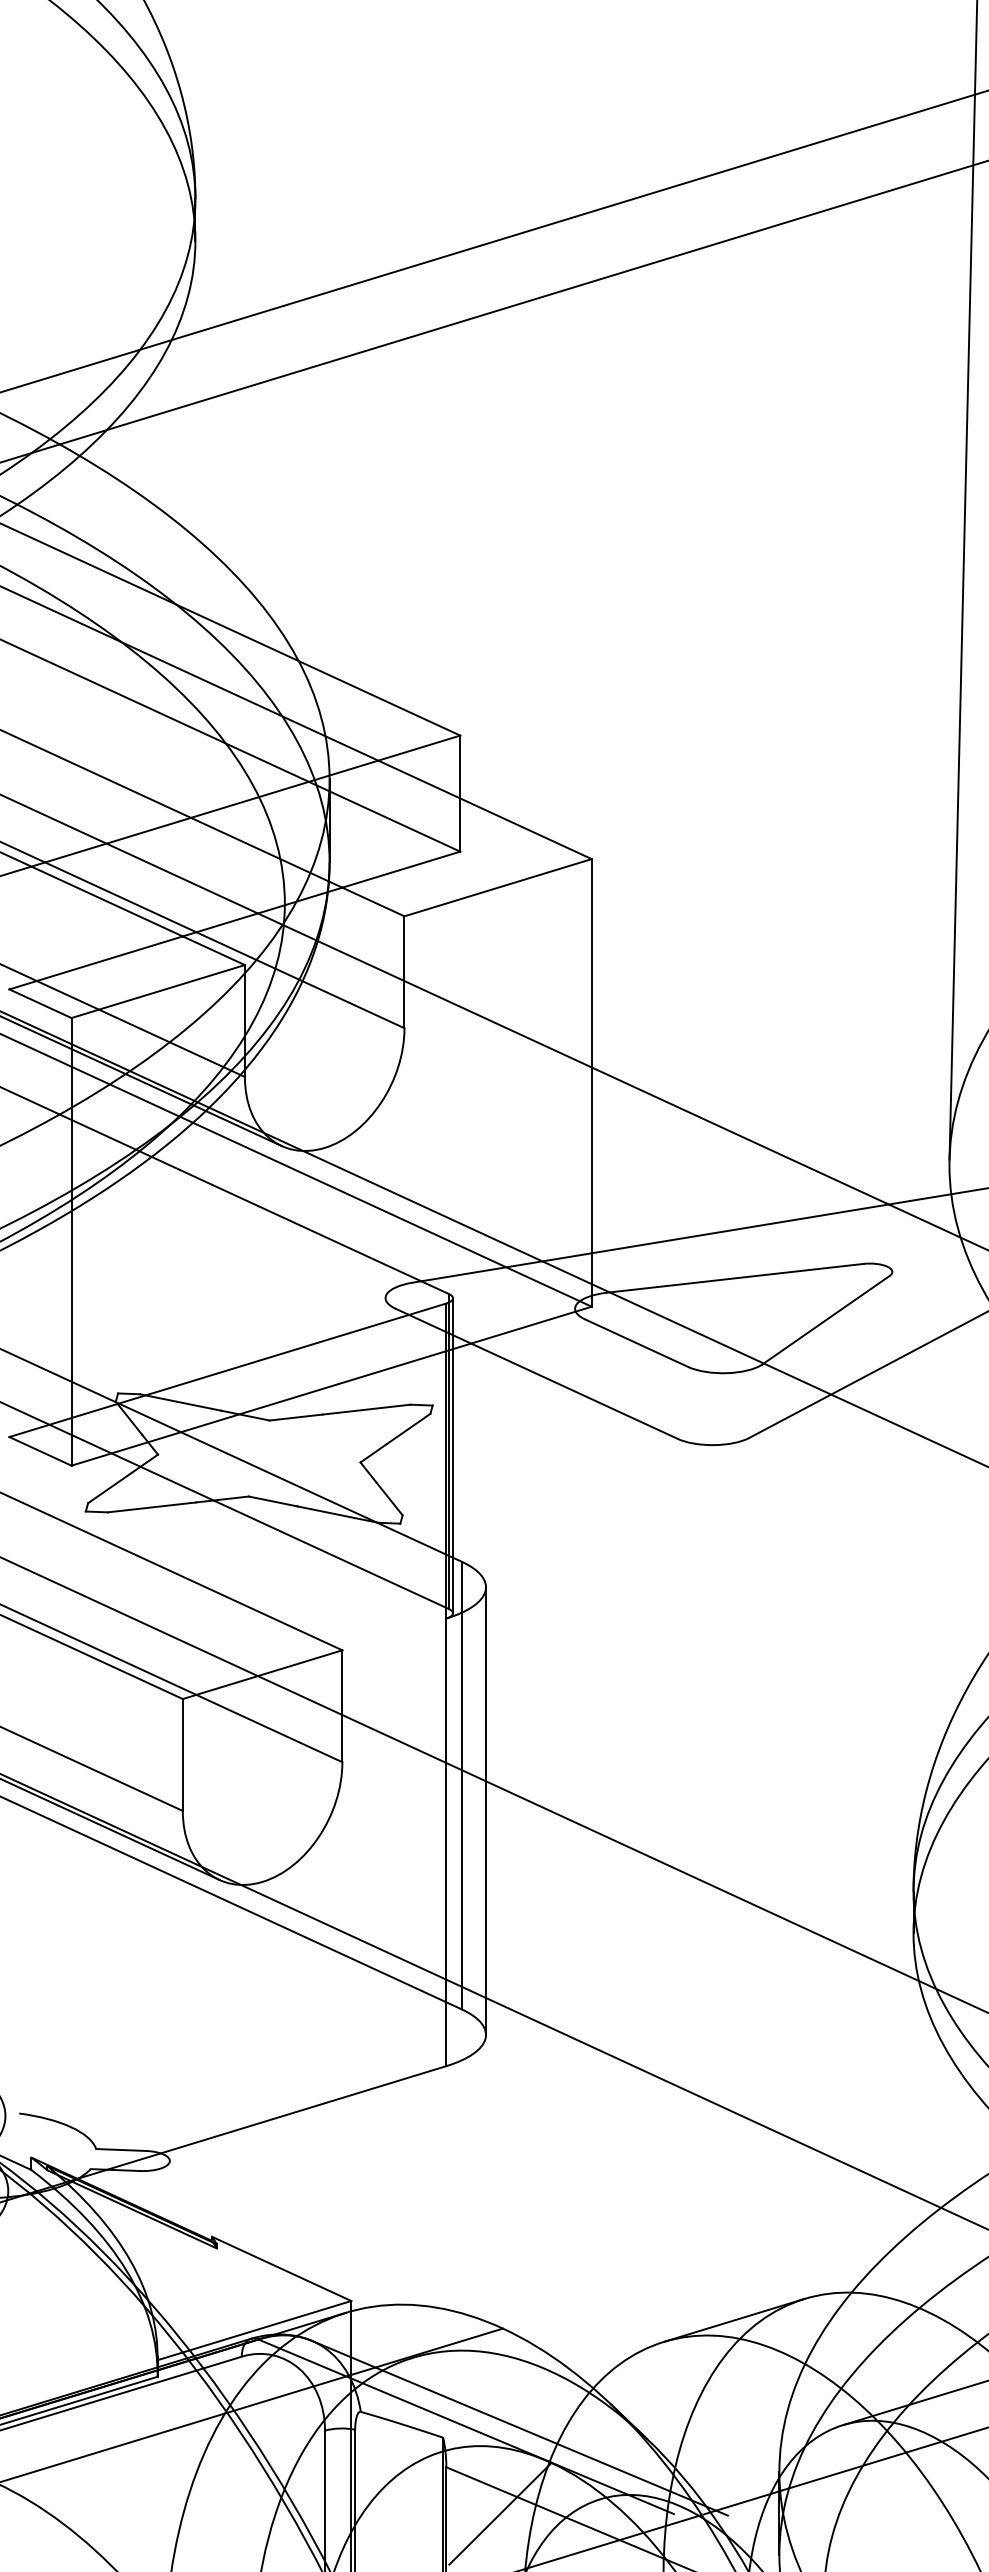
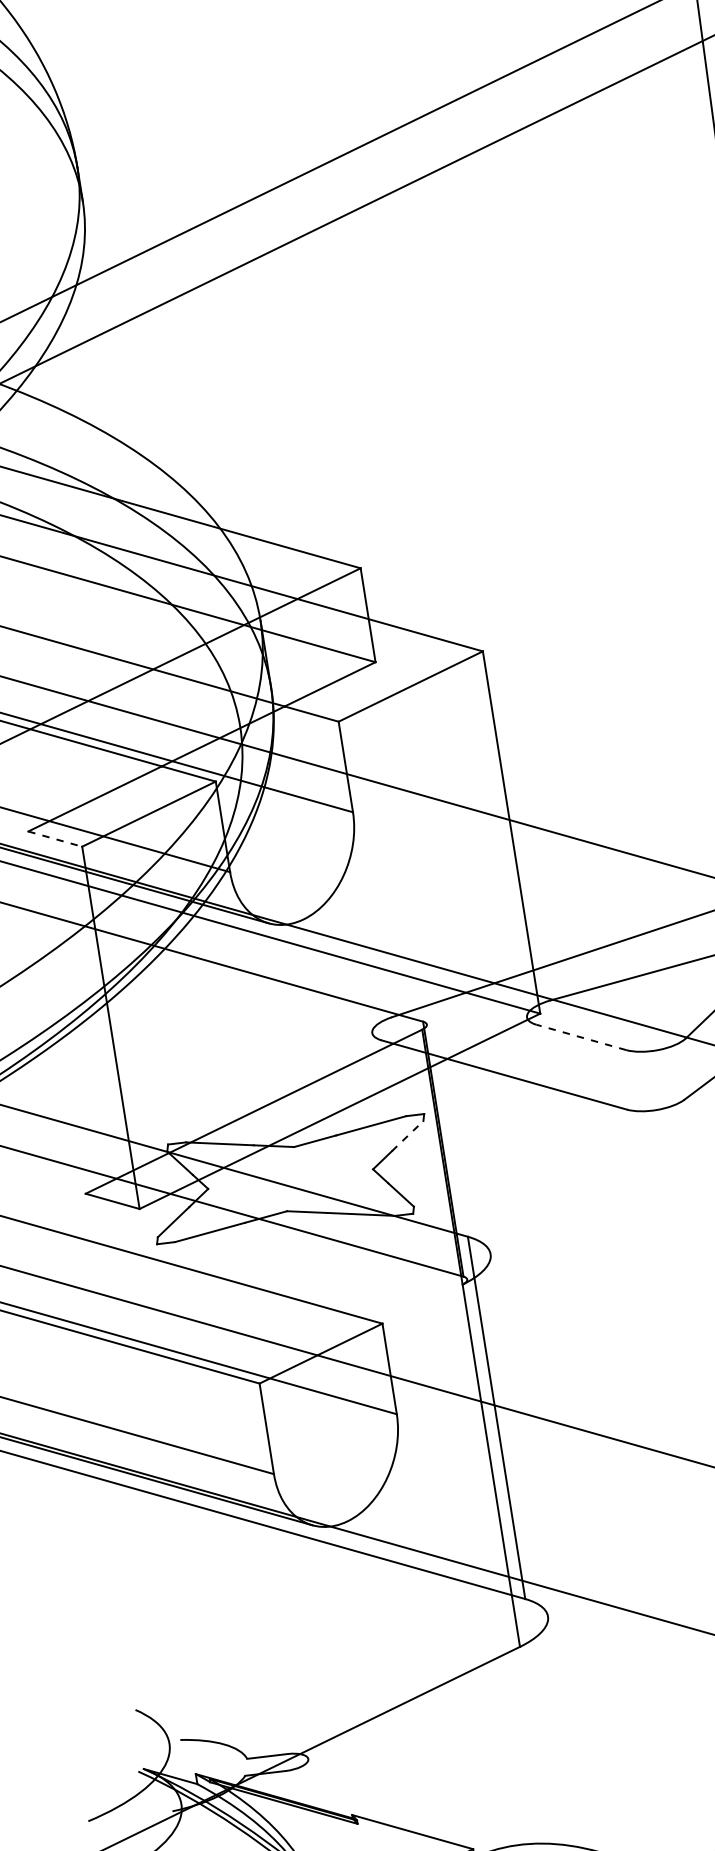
line: (40, 1003) -> (55, 838), solid -> dashed
line: (636, 1343) -> (581, 1037), solid -> dashed
line: (408, 1429) -> (407, 1136), solid -> dashed
line: (453, 1455) -> (447, 1151), removed
line: (486, 1810) -> (519, 1434), removed

